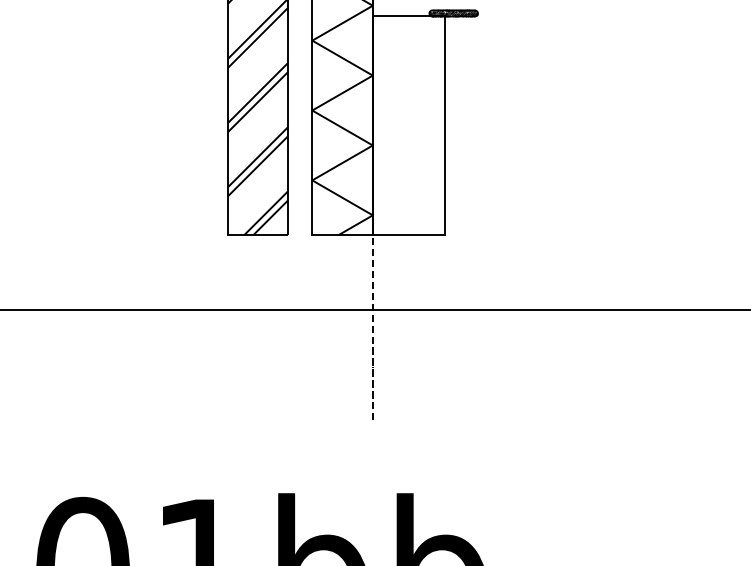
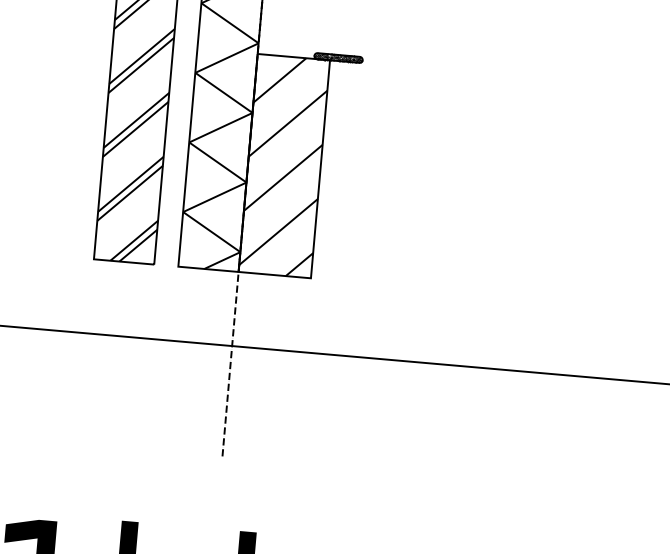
hatch: (408, 125) -> (283, 165), added

